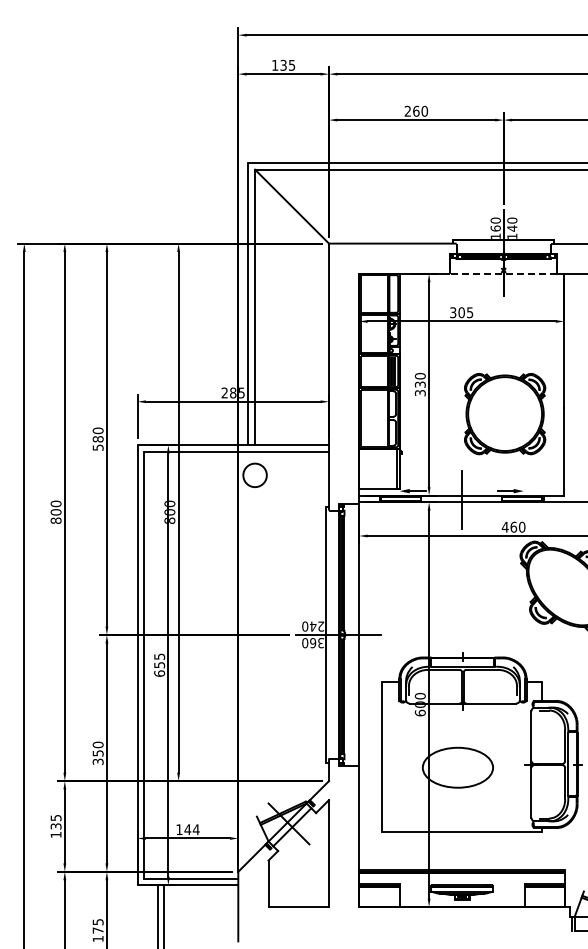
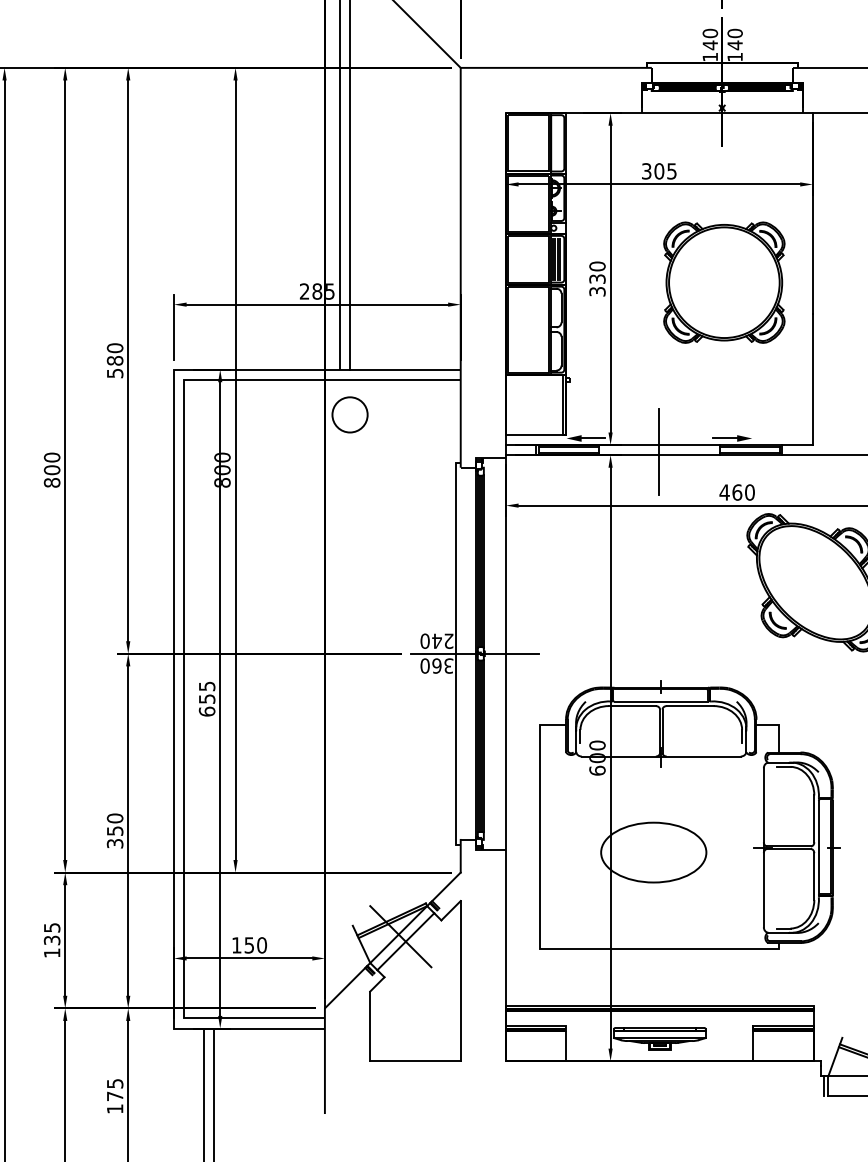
text: (495, 228) -> (709, 45), 160 -> 140
line: (503, 273) -> (721, 112), dashed -> solid
part: (505, 414) -> (724, 283), moved
text: (191, 829) -> (254, 945), 144 -> 150

